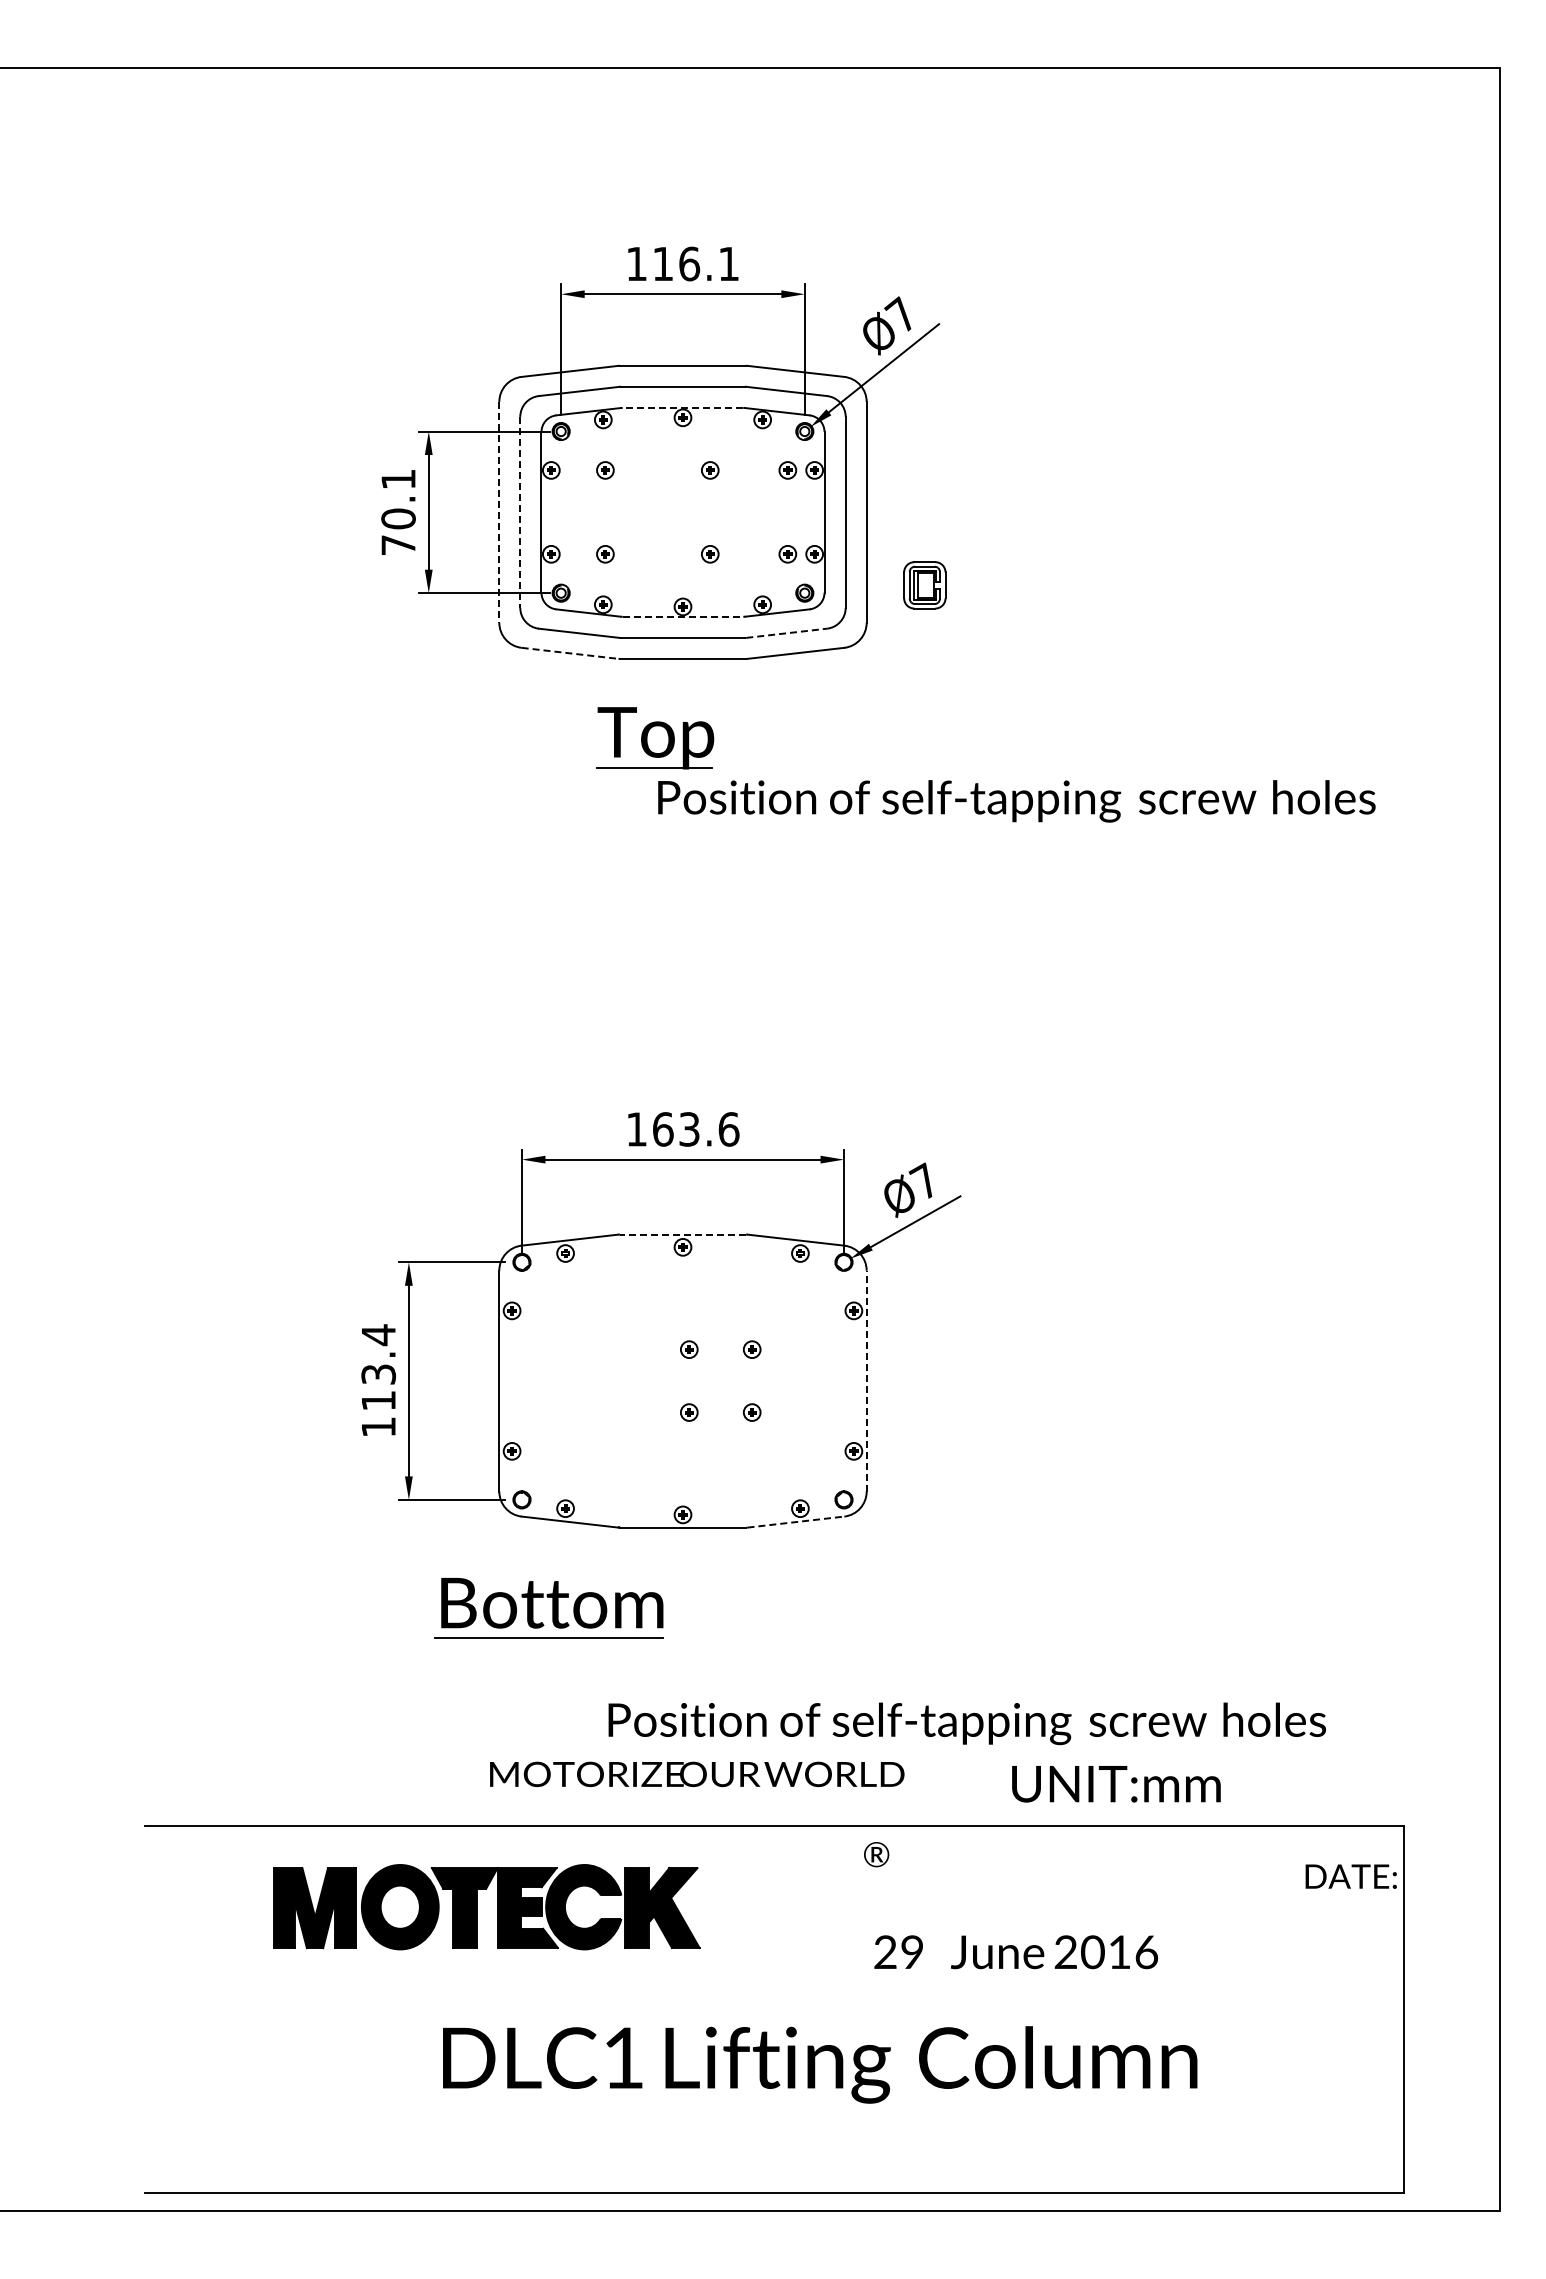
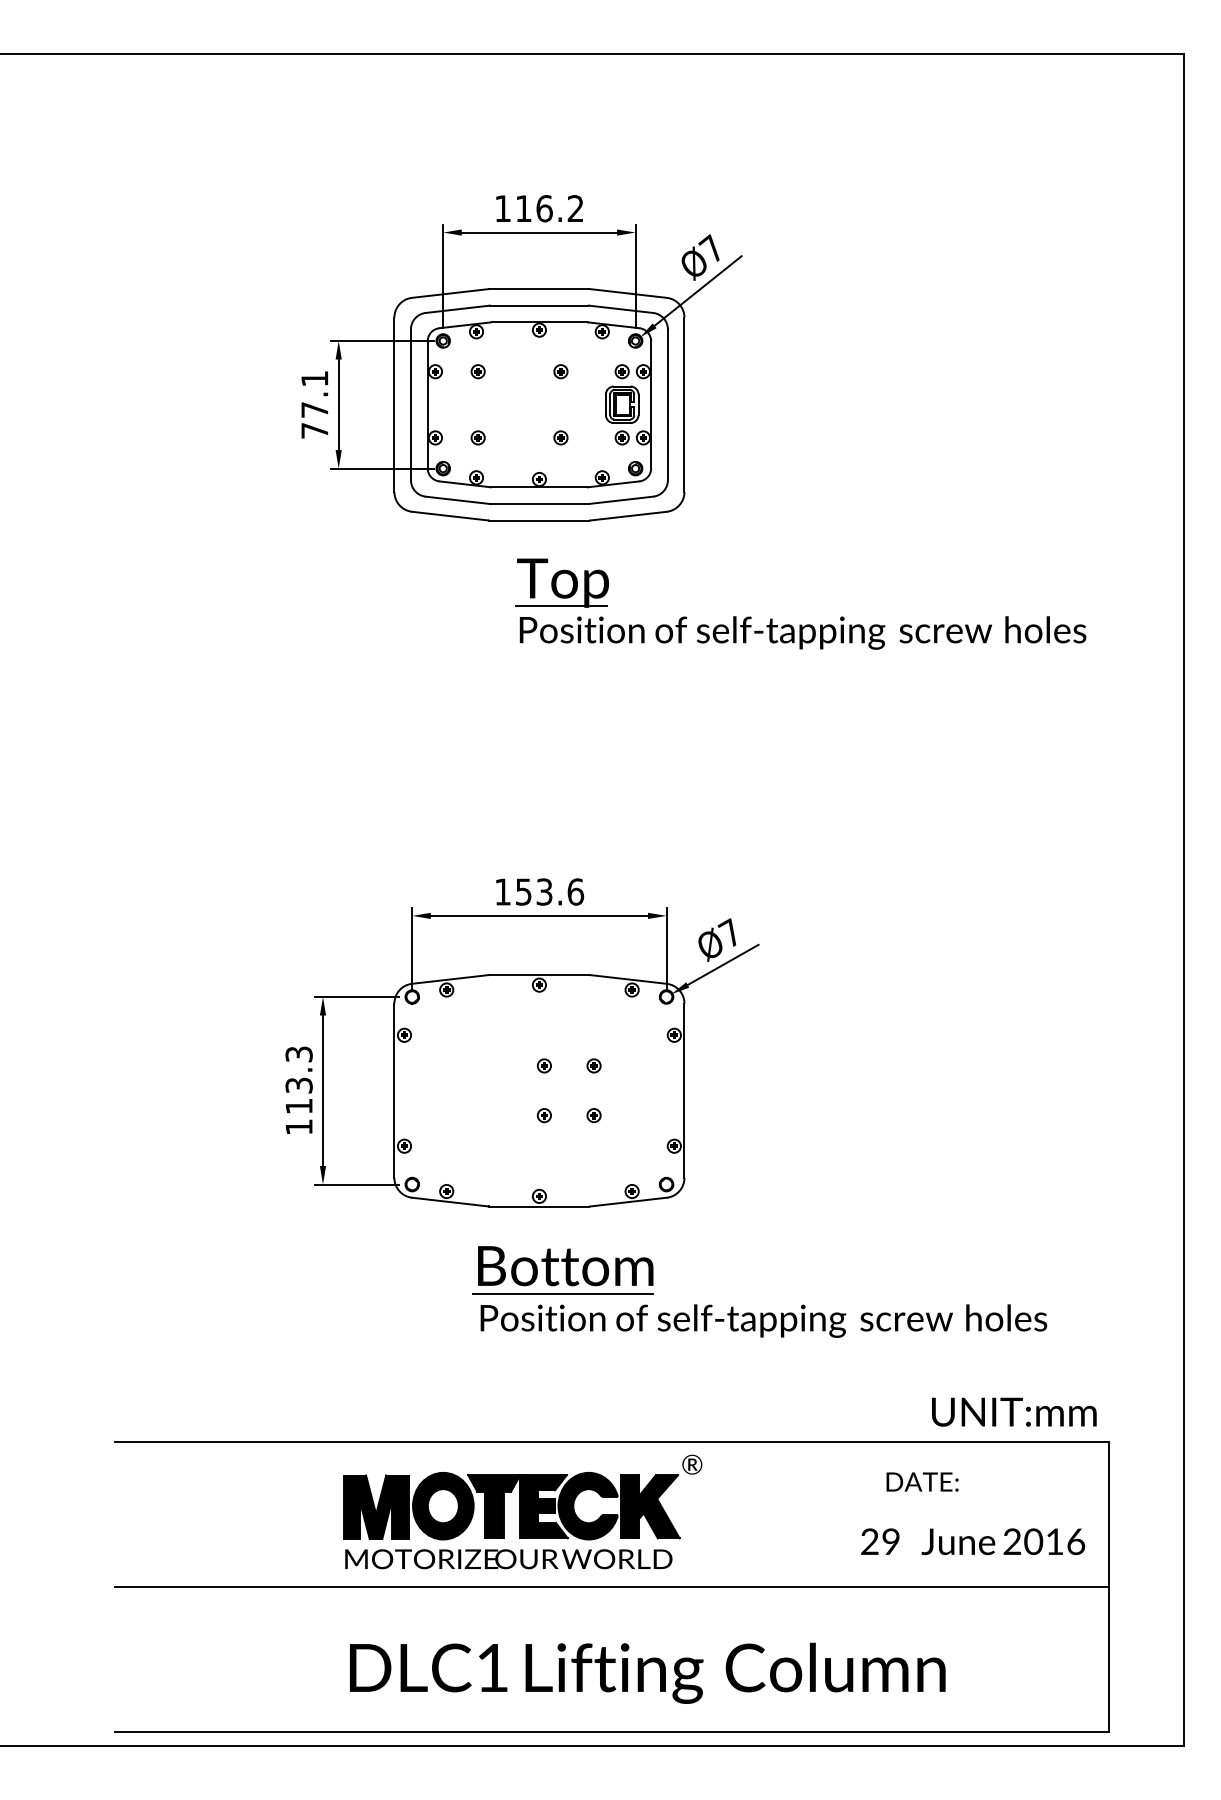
text: (728, 263) -> (575, 208), 116.1 -> 116.2
line: (682, 407) -> (539, 322), dashed -> solid
line: (499, 512) -> (394, 404), dashed -> solid
line: (520, 512) -> (411, 404), dashed -> solid
text: (398, 518) -> (314, 409), 70.1 -> 77.1
part: (924, 585) -> (621, 404), moved
line: (683, 616) -> (539, 487), dashed -> solid
line: (786, 633) -> (621, 500), dashed -> solid
line: (570, 653) -> (450, 516), dashed -> solid
part: (655, 738) -> (562, 583), moved
text: (663, 1129) -> (524, 892), 163.6 -> 153.6
line: (682, 1234) -> (539, 975), dashed -> solid
text: (378, 1335) -> (299, 1054), 113.4 -> 113.3
line: (866, 1380) -> (684, 1090), dashed -> solid
line: (795, 1522) -> (628, 1202), dashed -> solid
part: (548, 1608) -> (562, 1270), moved
text: (966, 1723) -> (763, 1320), moved
text: (697, 1774) -> (509, 1559), moved
text: (1116, 1784) -> (1014, 1412), moved
text: (1350, 1876) -> (921, 1481), moved
part: (477, 1907) -> (504, 1506), moved
text: (1016, 1952) -> (973, 1541), moved
line: (774, 2009) -> (611, 1586), added
text: (820, 2064) -> (648, 1673), moved

